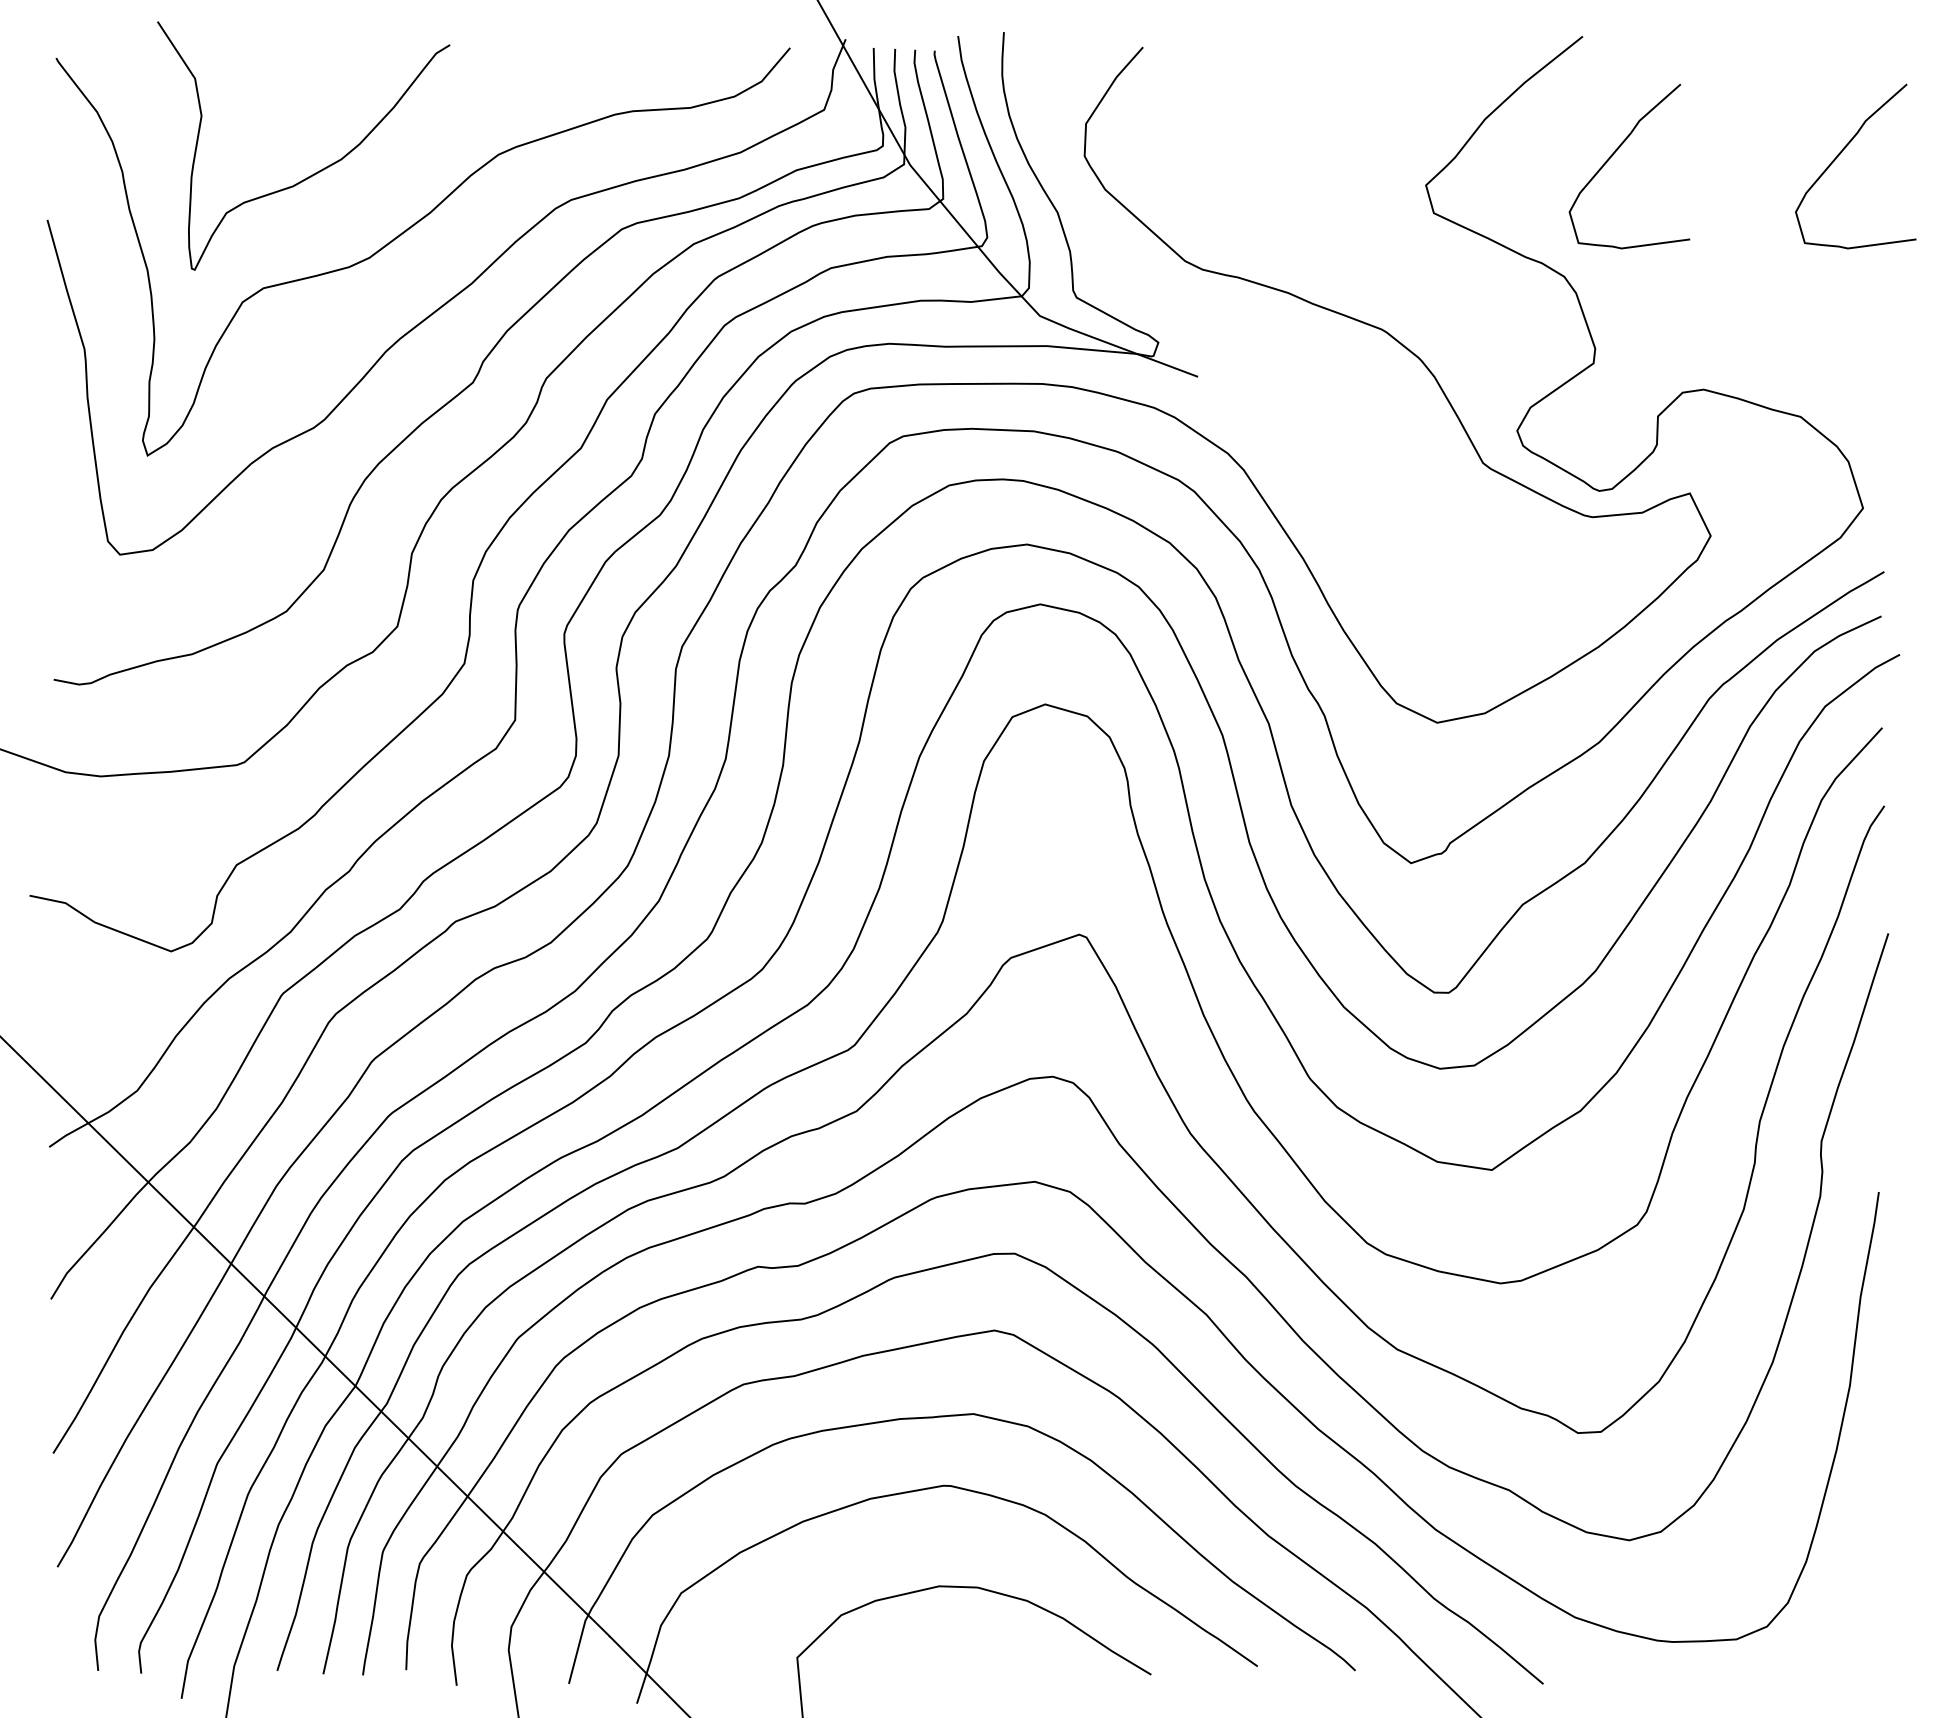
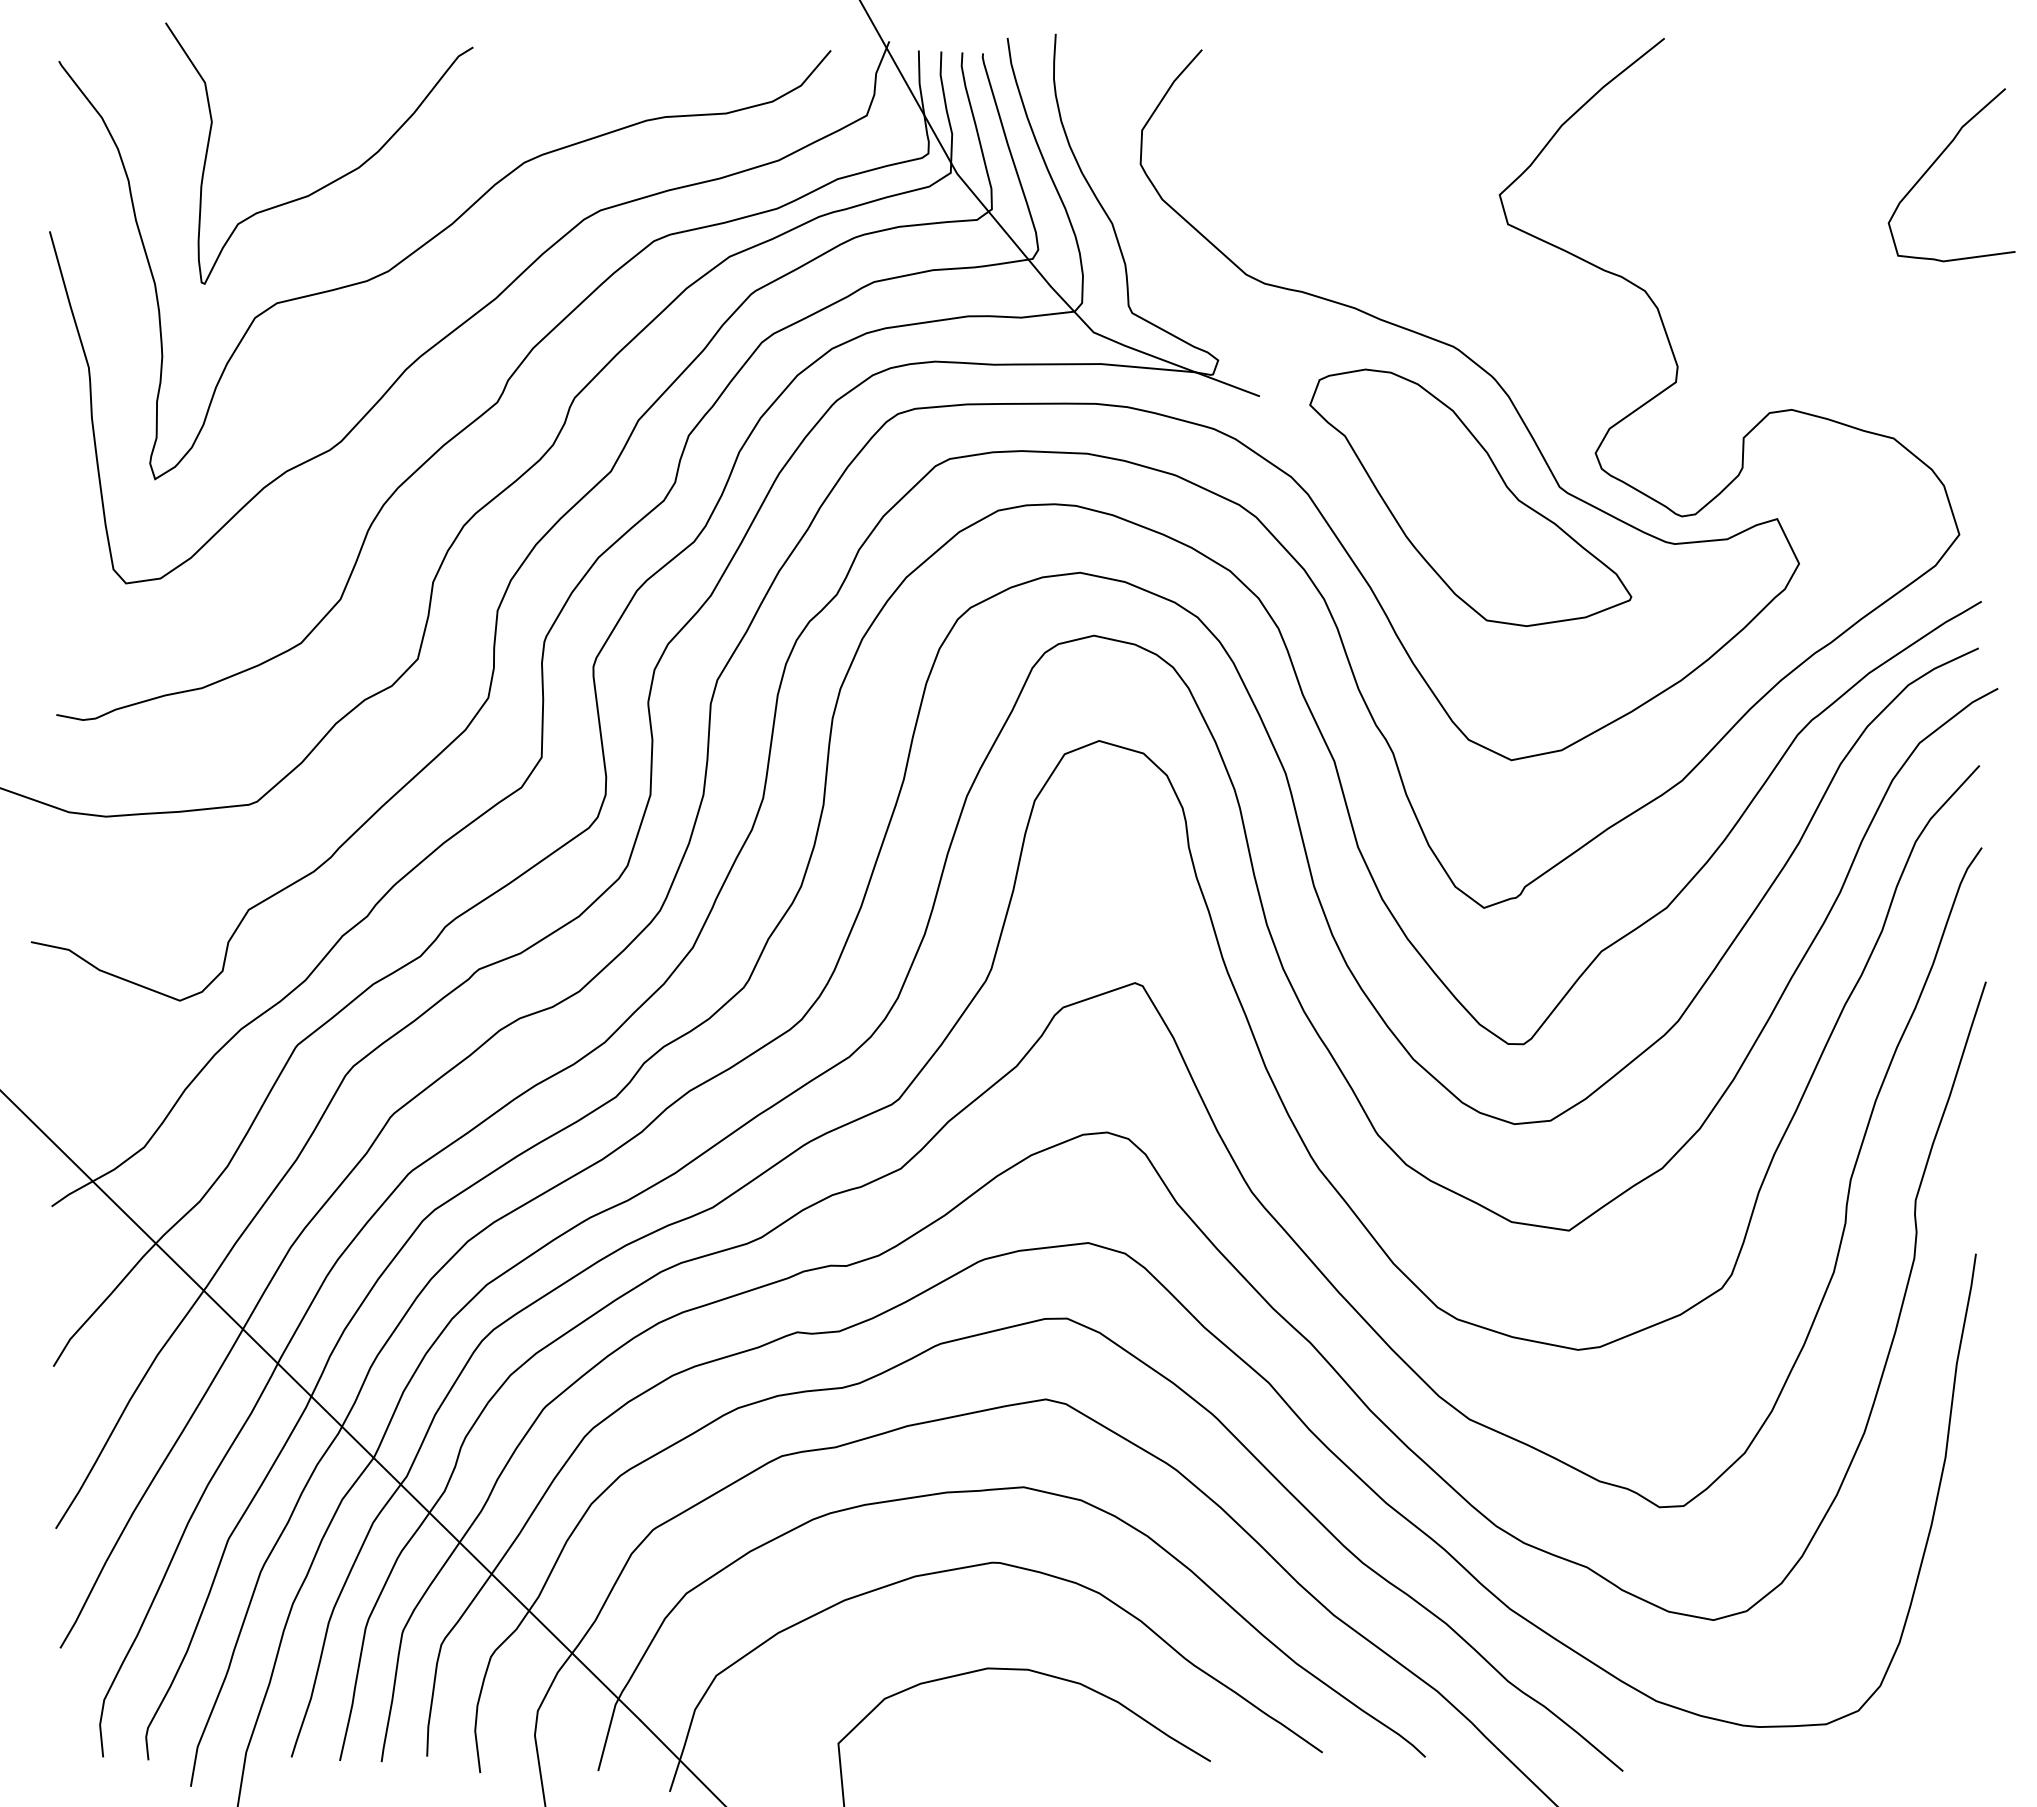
curve: (1615, 152) -> (1699, 160), removed
part: (1398, 472) -> (1470, 497), added

